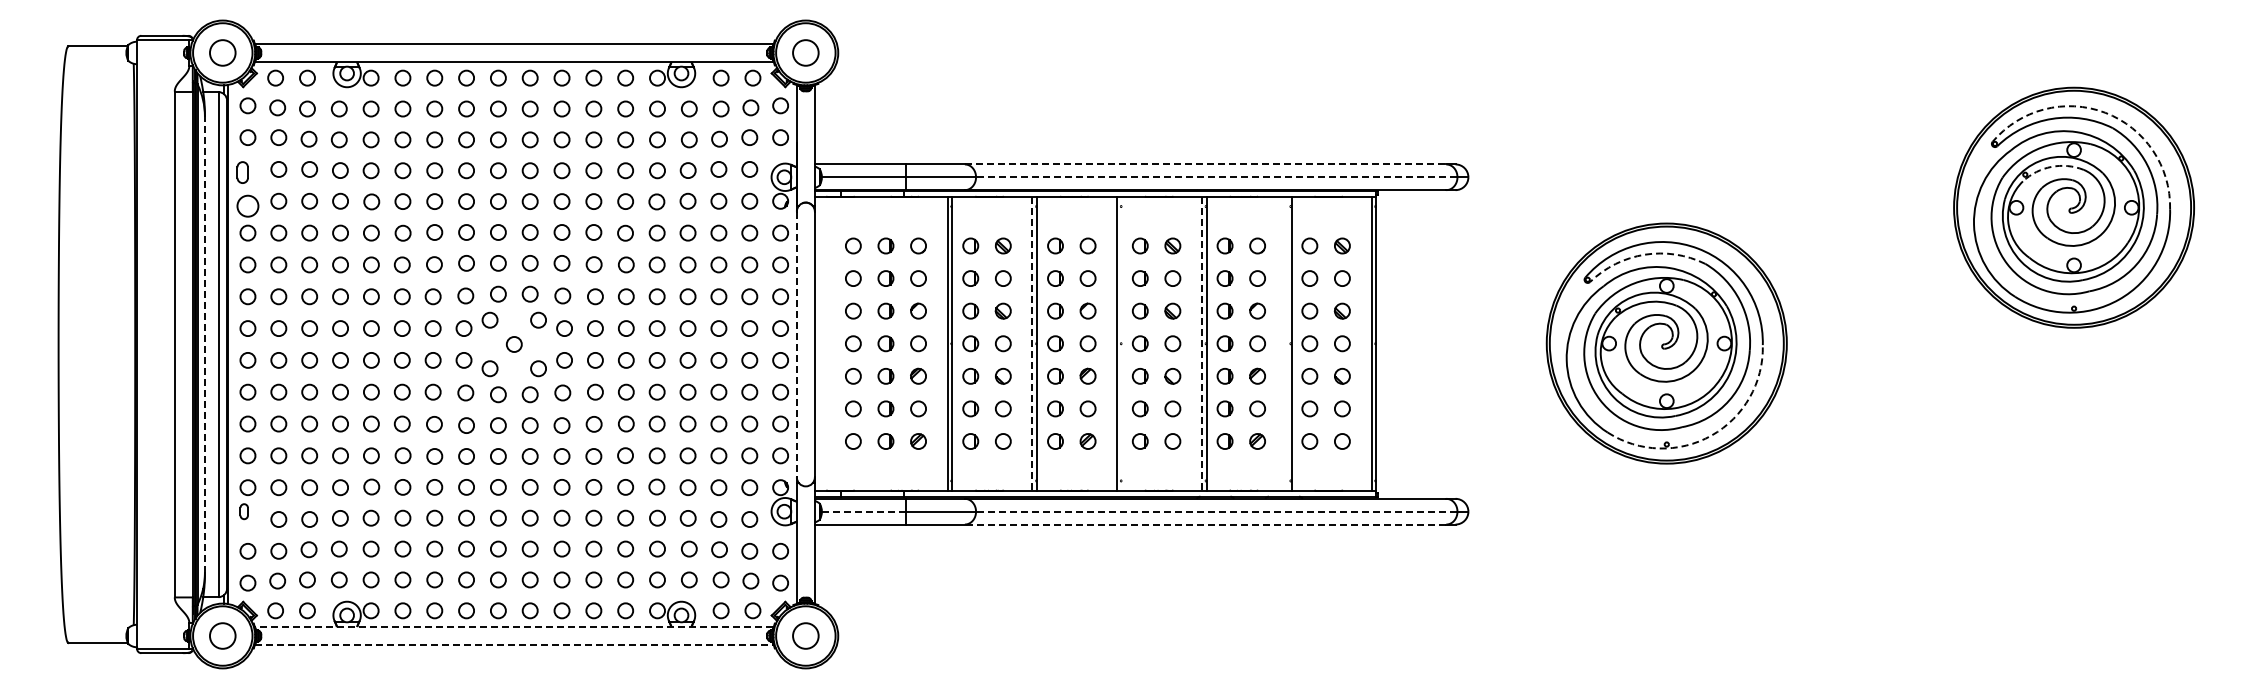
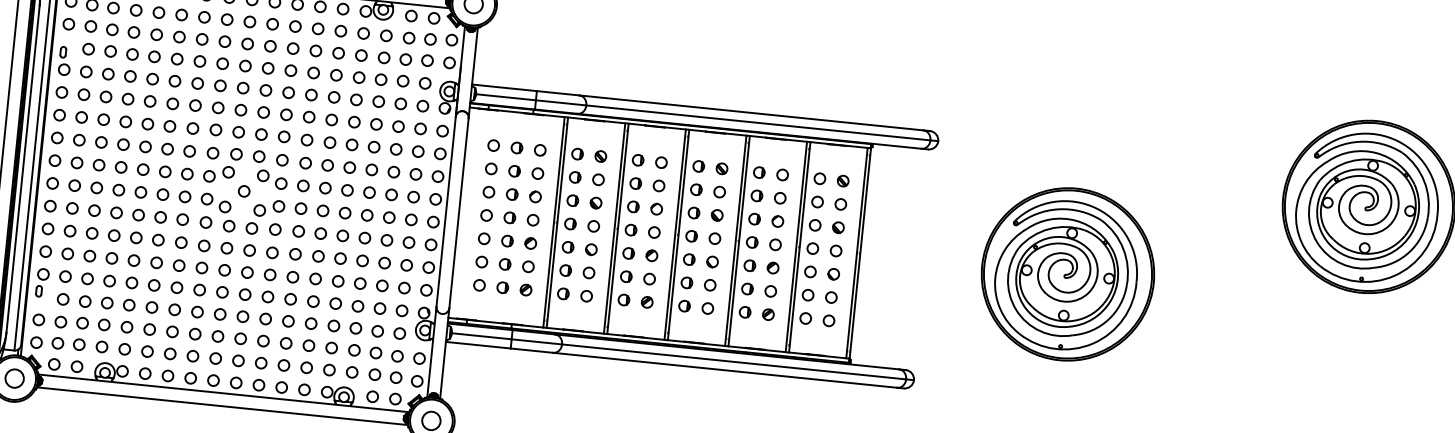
arc: (2105, 112) -> (1398, 141), dashed -> solid
line: (1205, 164) -> (751, 112), dashed -> solid
arc: (2051, 166) -> (1355, 175), dashed -> solid
line: (1216, 177) -> (758, 123), dashed -> solid
part: (247, 188) -> (64, 60), size x0.71
arc: (1644, 254) -> (1058, 209), dashed -> solid
line: (1122, 343) -> (678, 234), added
line: (1286, 343) -> (796, 246), added
line: (204, 344) -> (22, 168), dashed -> solid
line: (796, 344) -> (445, 211), dashed -> solid
line: (1032, 344) -> (614, 229), dashed -> solid
line: (1202, 344) -> (736, 241), dashed -> solid
arc: (1711, 435) -> (1093, 343), dashed -> solid
line: (863, 511) -> (481, 336), dashed -> solid
line: (1216, 511) -> (733, 361), dashed -> solid
line: (1205, 524) -> (725, 370), dashed -> solid
line: (514, 627) -> (223, 393), dashed -> solid
line: (514, 645) -> (222, 406), dashed -> solid

